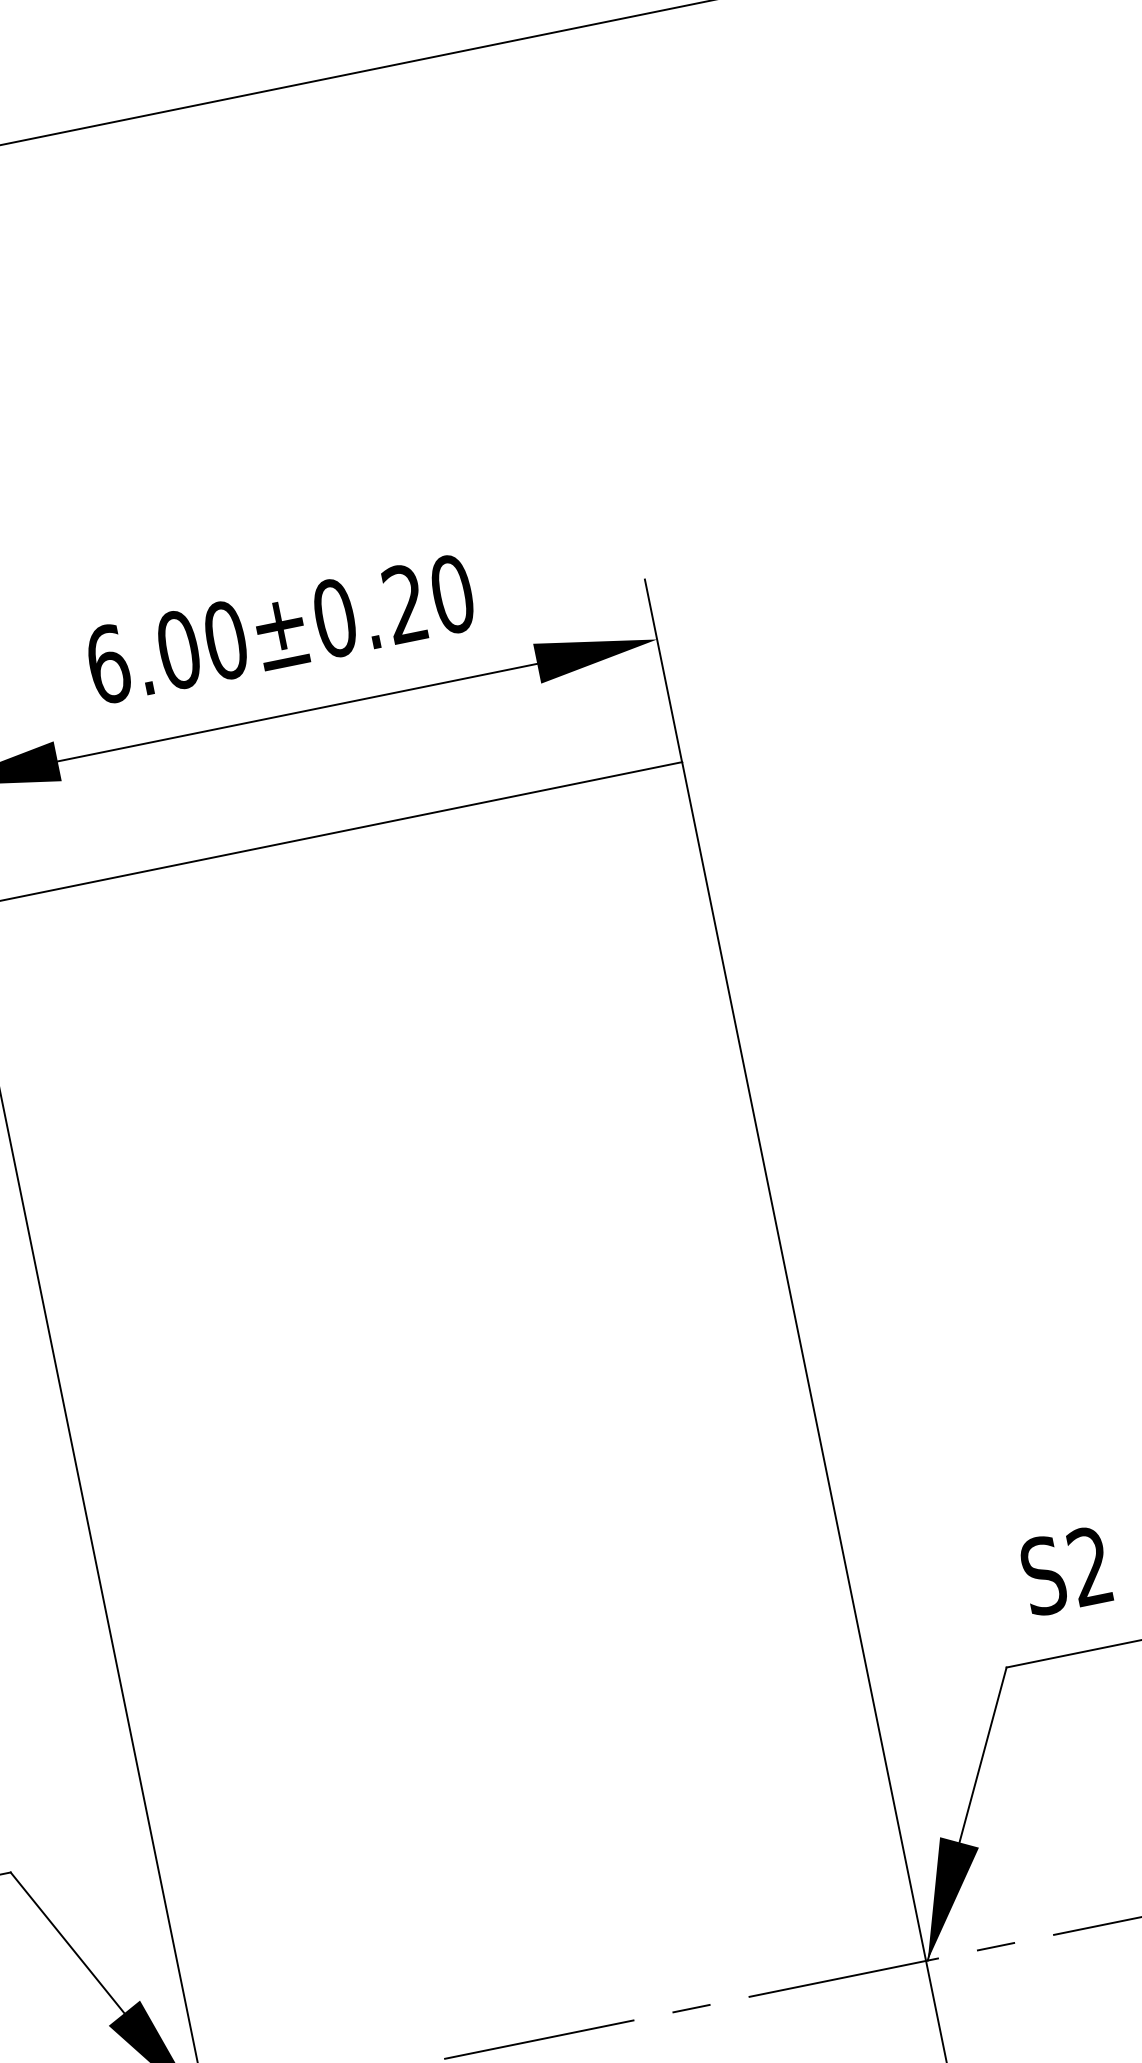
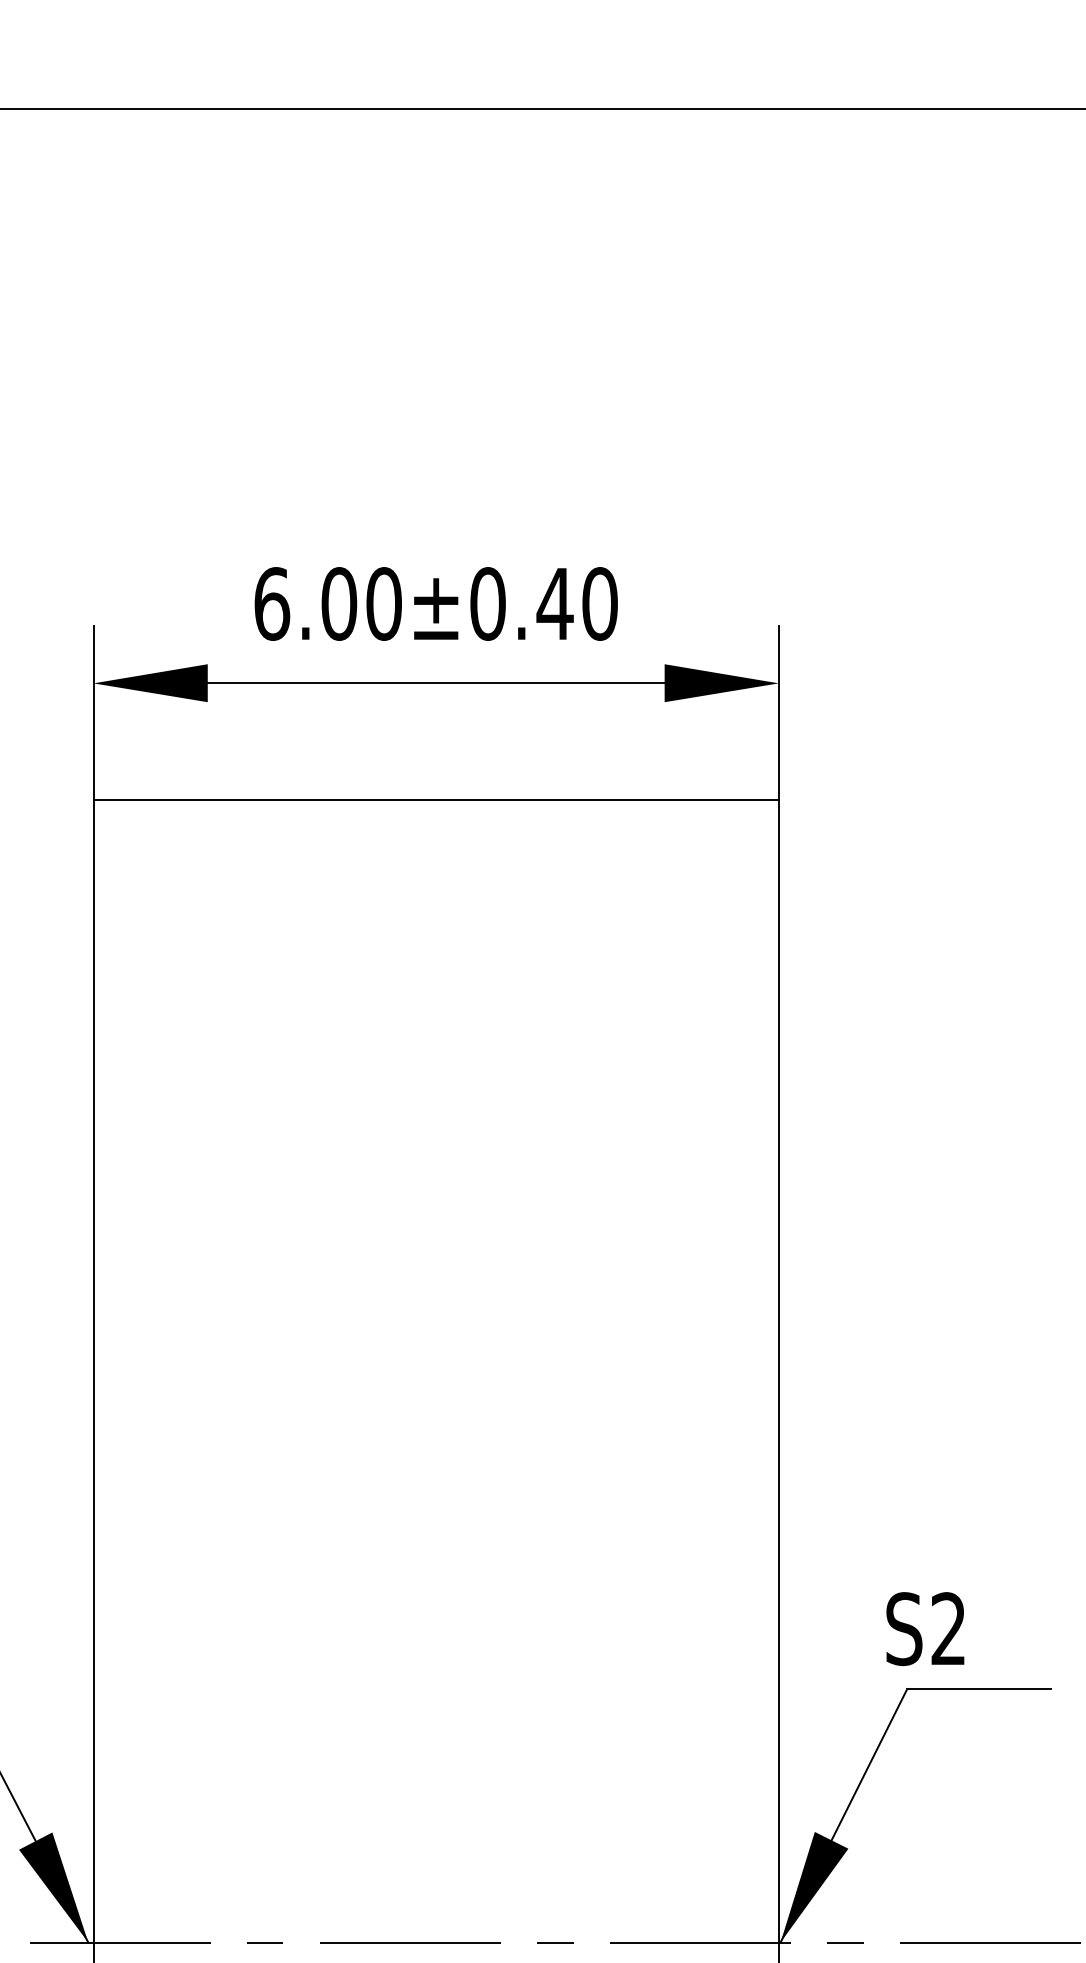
text: (404, 603) -> (554, 603), 6.00±0.20 -> 6.00±0.40
text: (1066, 1571) -> (925, 1629), moved

